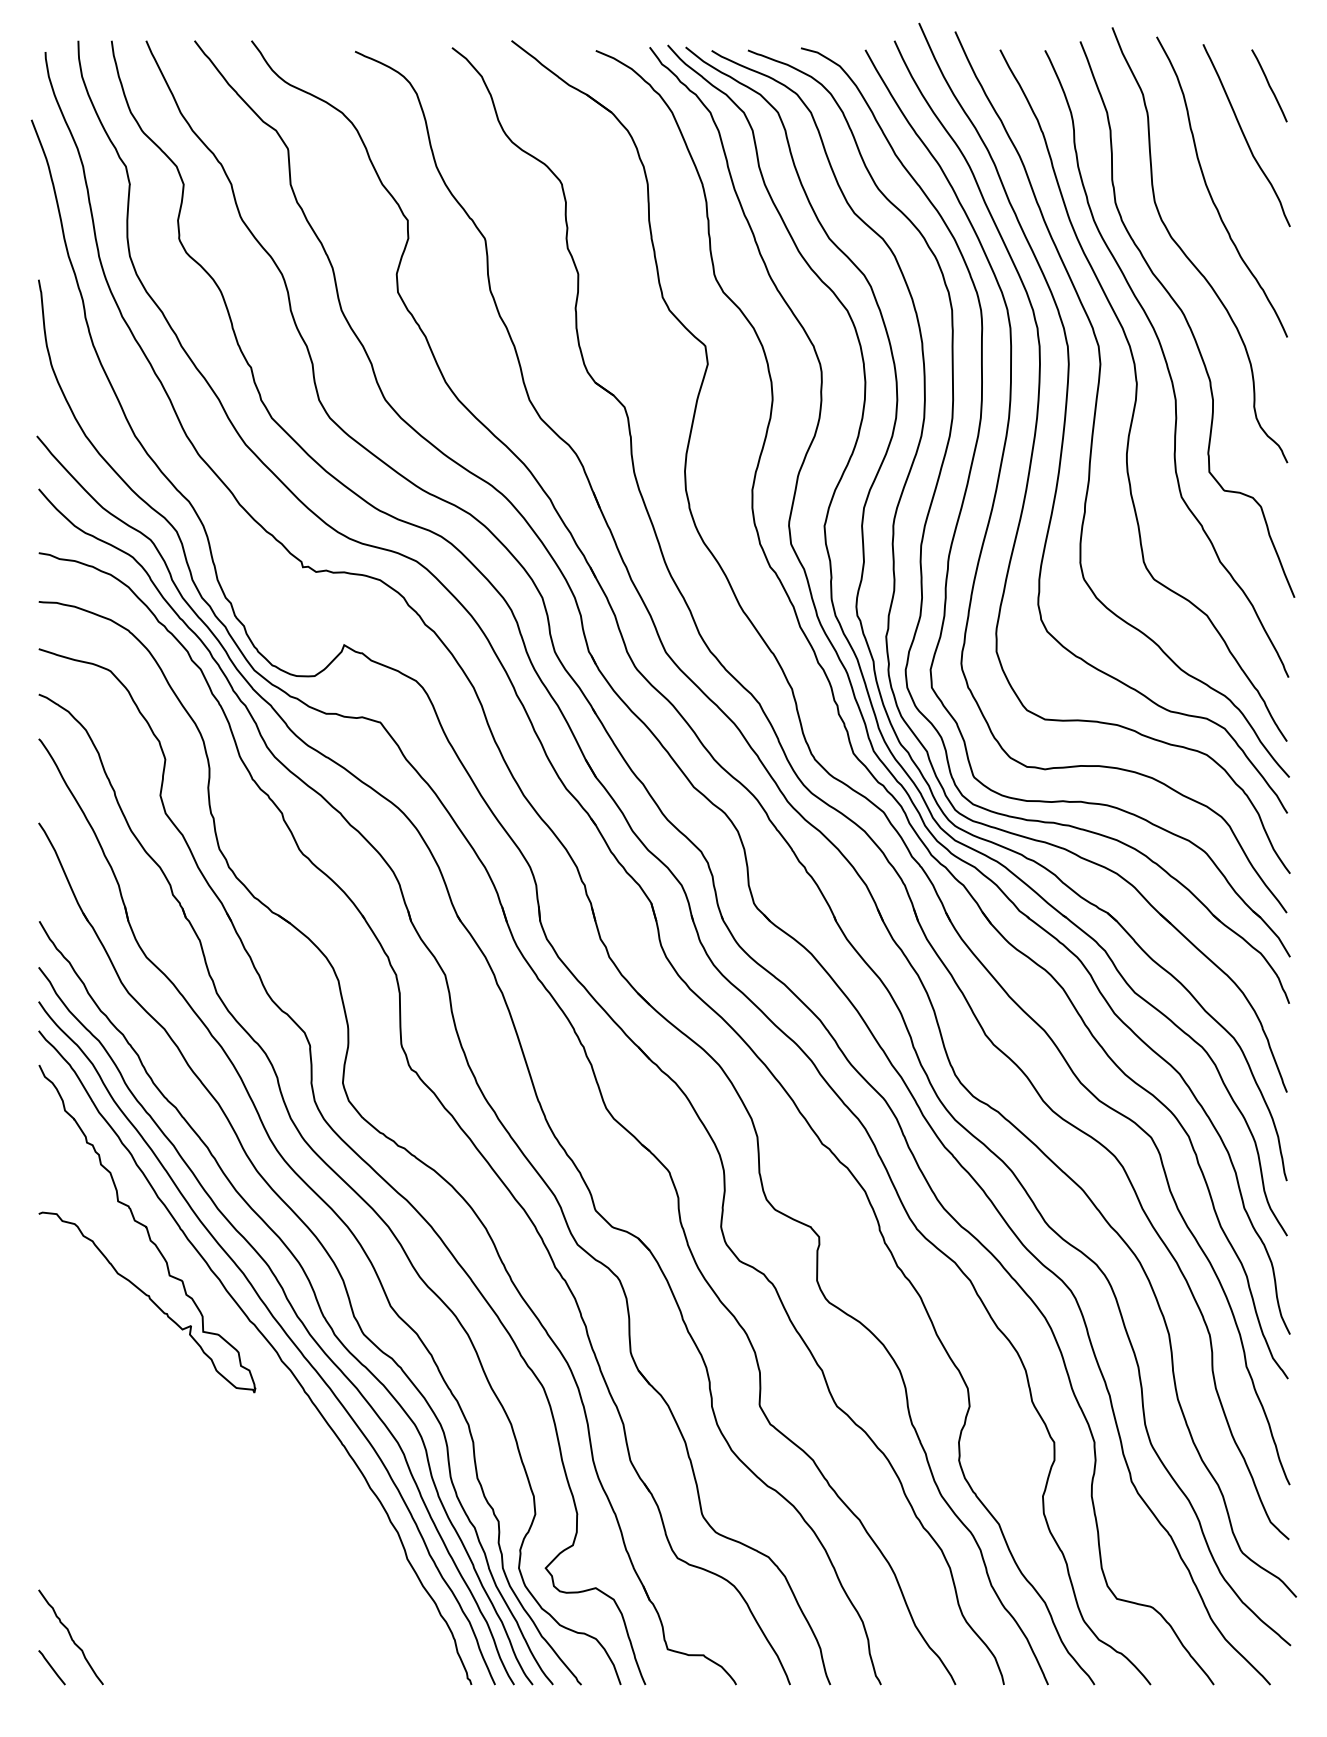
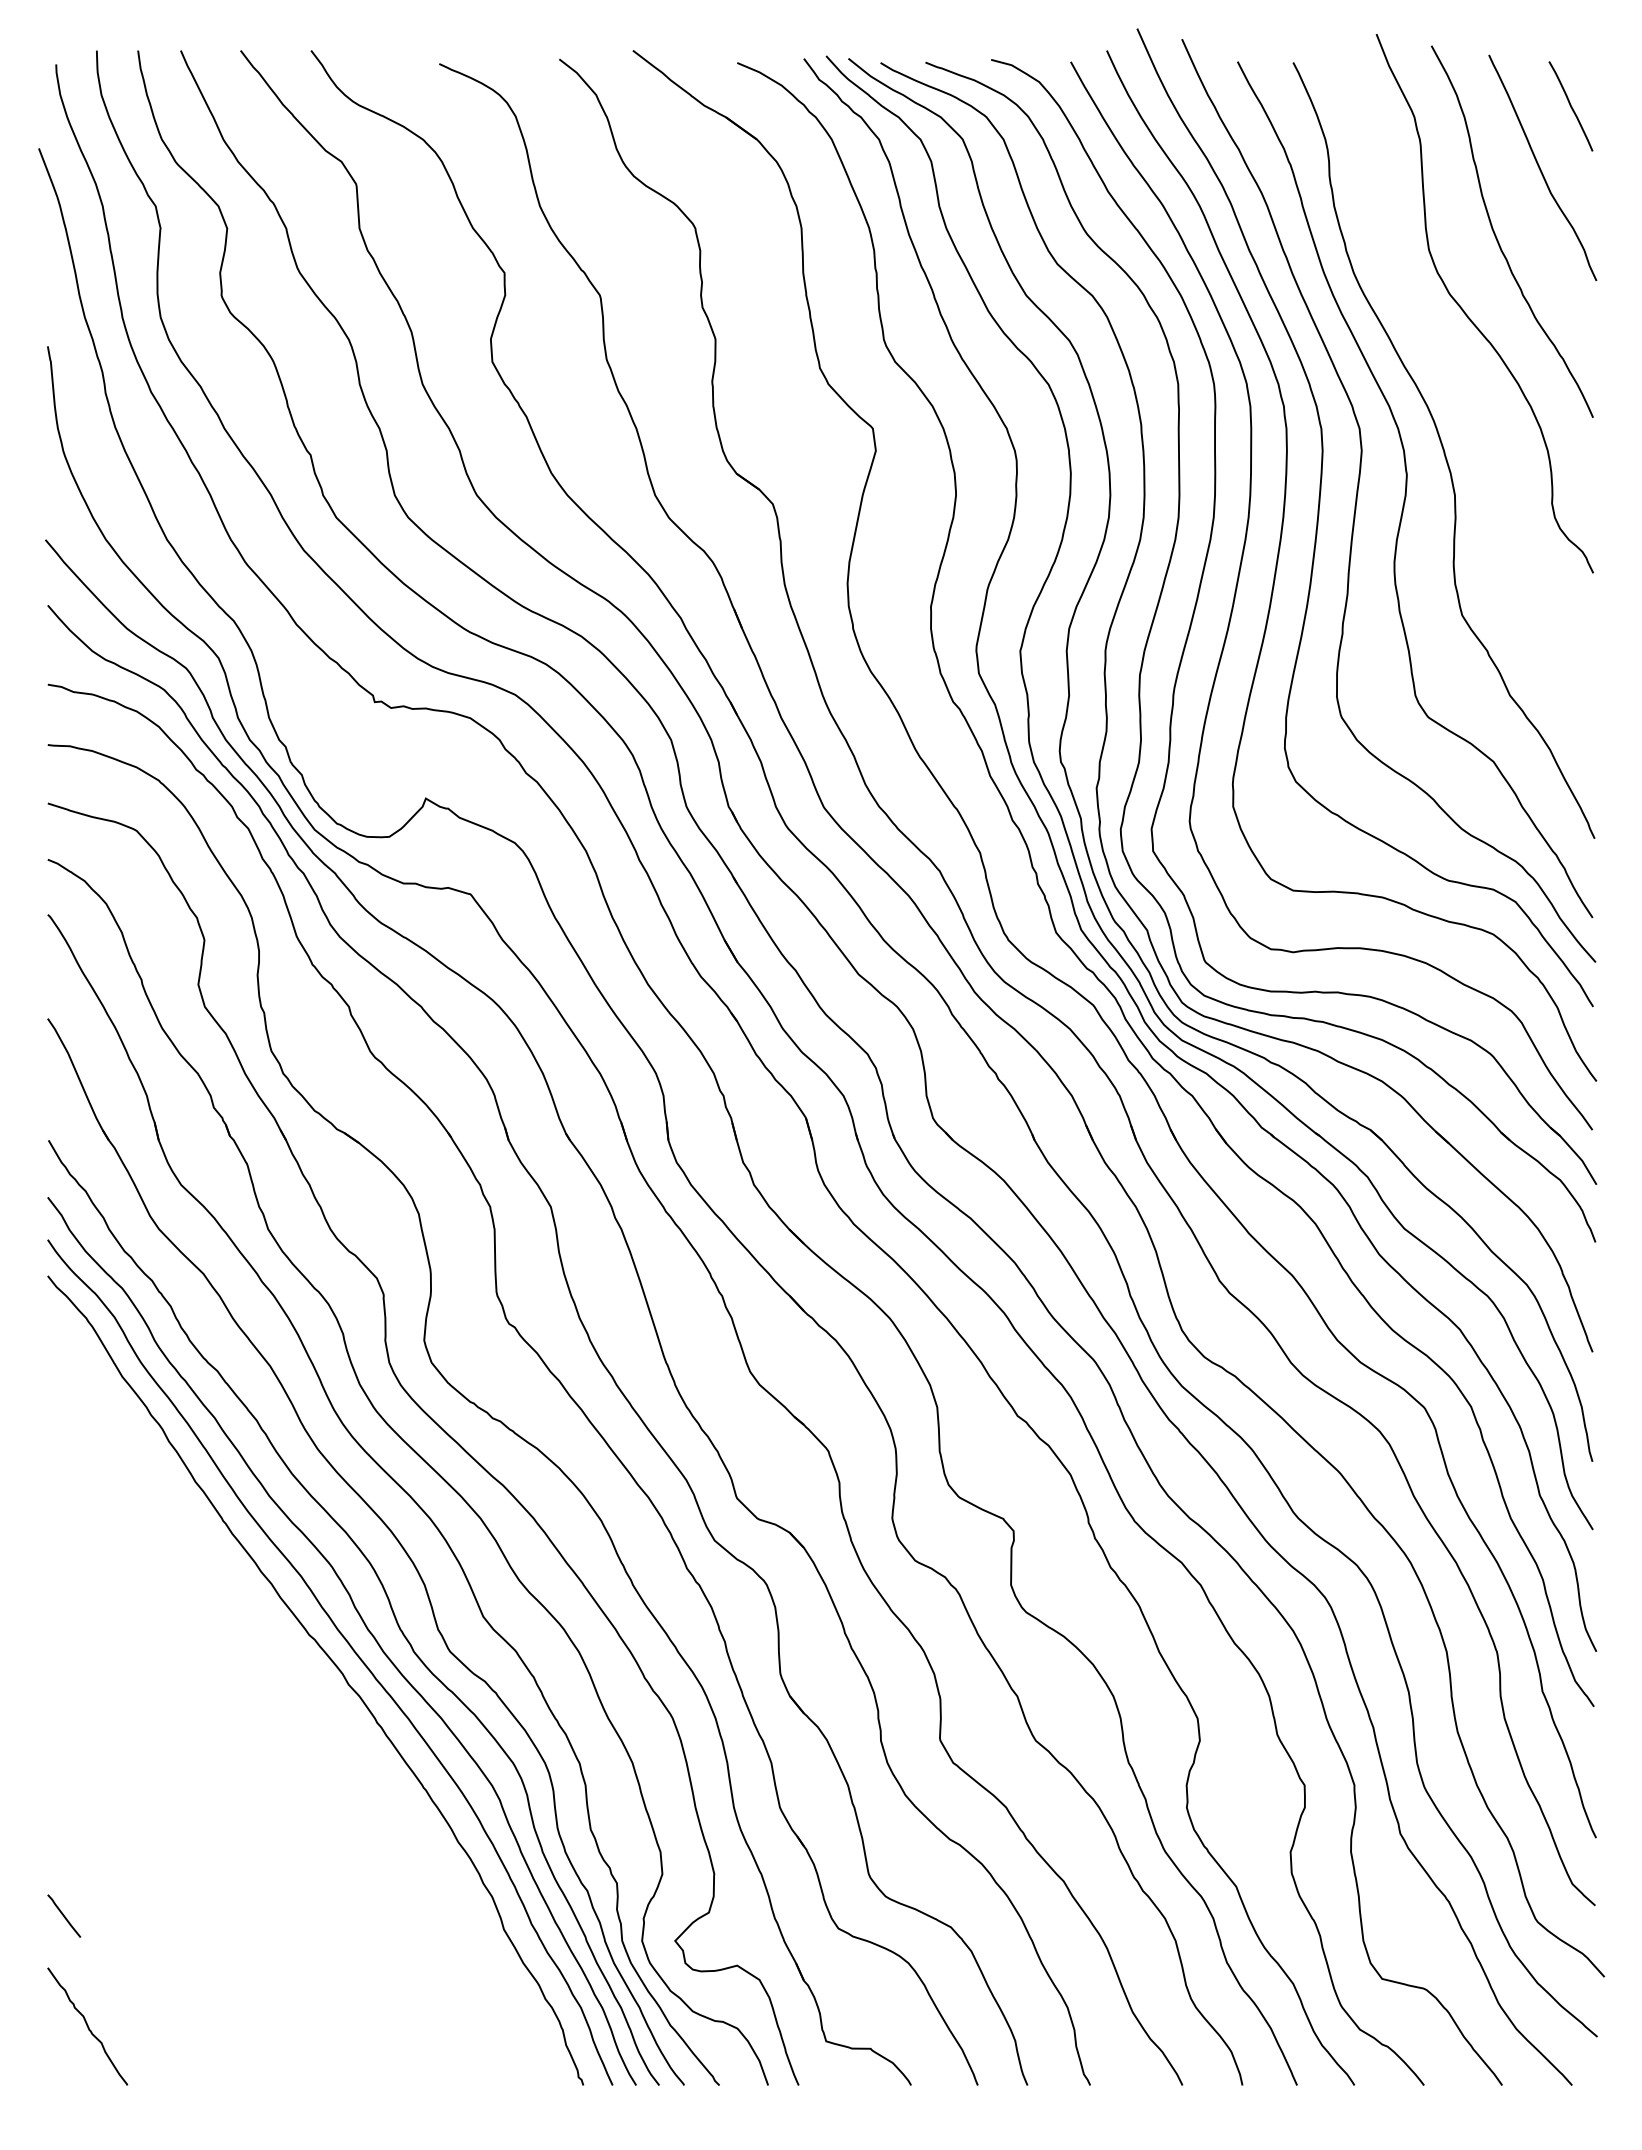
curve: (1186, 319) -> (1468, 395), removed
curve: (146, 1229) -> (181, 1521), removed
line: (52, 1667) -> (64, 1915), moved

